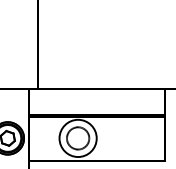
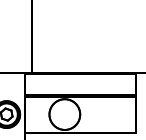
circle: (77, 138) -> (64, 114), size x1.67

